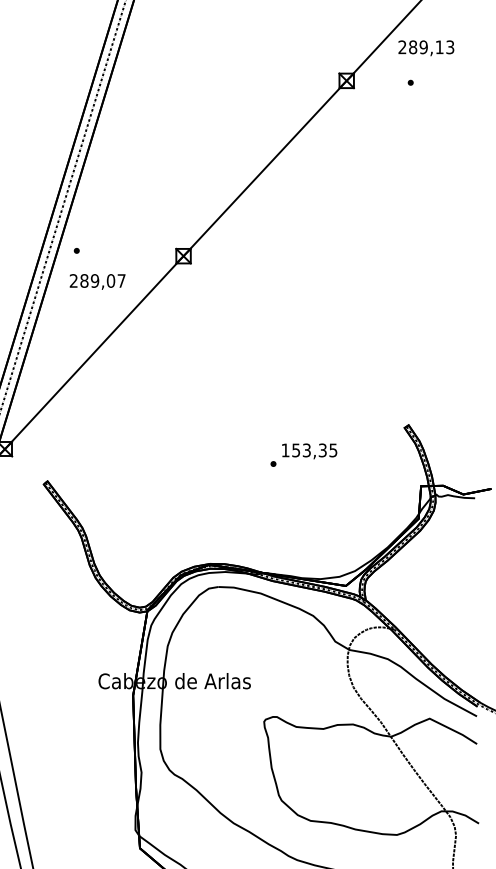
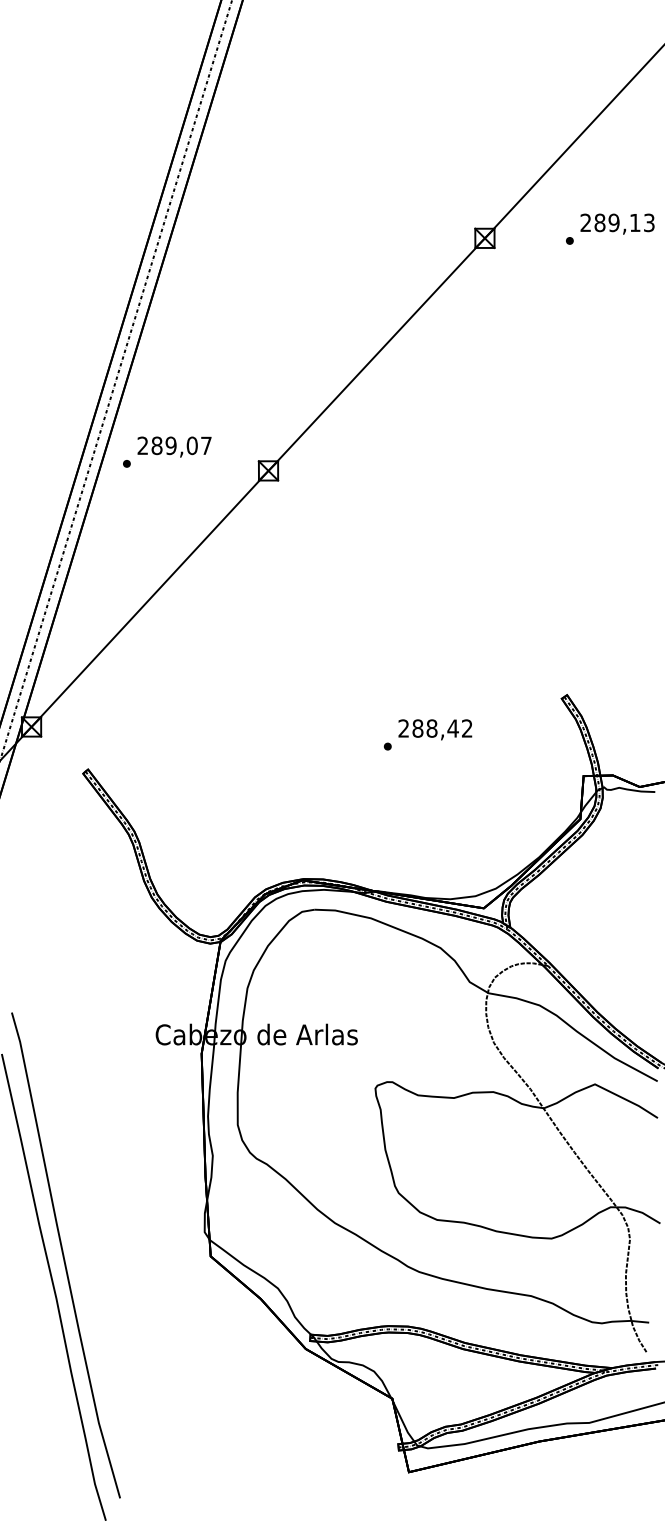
text: (426, 47) -> (617, 223), moved
text: (97, 281) -> (174, 446), moved
text: (309, 450) -> (435, 728), 153,35 -> 288,42

